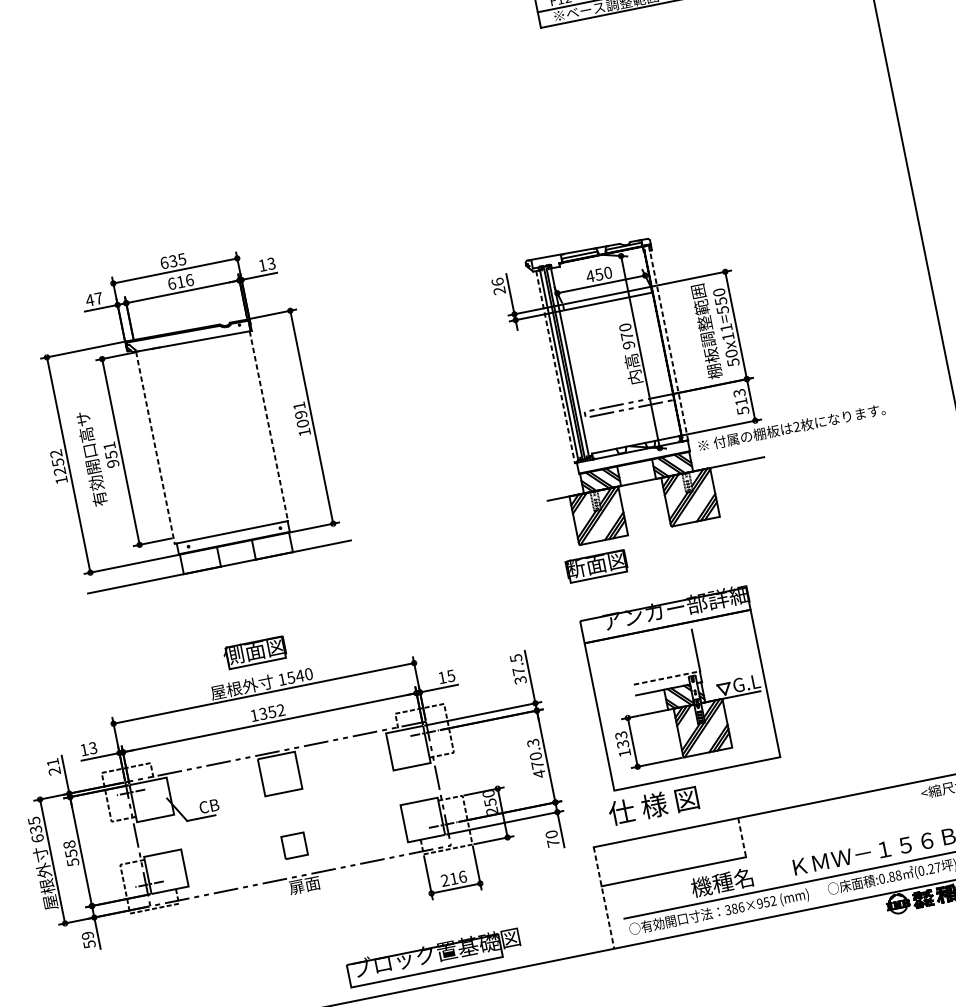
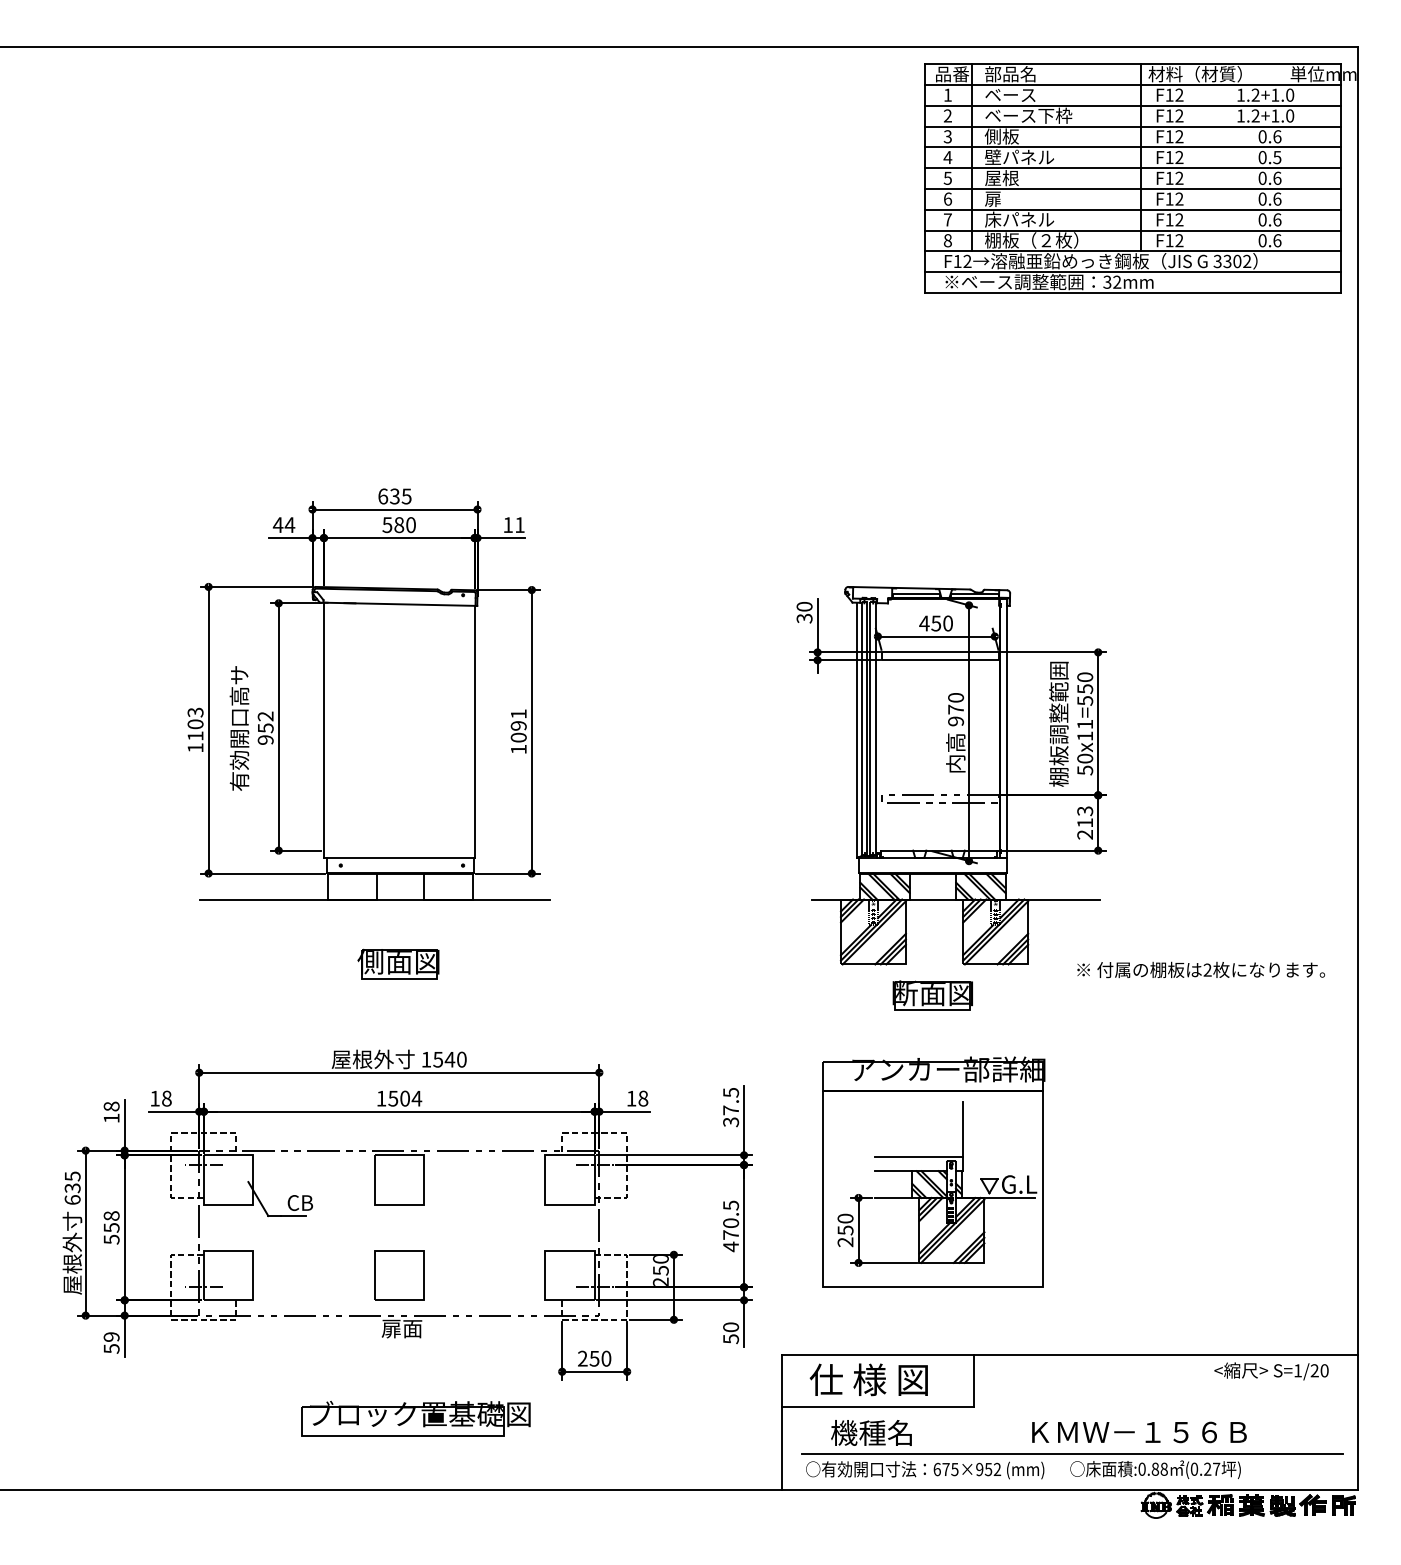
text: (271, 264) -> (519, 525), 13 -> 11
text: (180, 282) -> (398, 525), 616 -> 580
text: (498, 286) -> (804, 612), 26 -> 30
text: (98, 298) -> (289, 524), 47 -> 44
line: (668, 342) -> (1007, 728), dashed -> solid
line: (555, 367) -> (856, 730), dashed -> solid
text: (743, 410) -> (1085, 834), 513 -> 213
line: (268, 426) -> (474, 732), dashed -> solid
text: (791, 427) -> (1200, 969), moved
text: (109, 446) -> (265, 716), 951 -> 952
line: (155, 447) -> (323, 730), dashed -> solid
text: (57, 461) -> (195, 723), 1252 -> 1103
part: (596, 566) -> (932, 995), moved
part: (254, 652) -> (398, 963), moved
text: (451, 675) -> (643, 1098), 15 -> 18
line: (667, 677) -> (919, 1156), dashed -> solid
text: (272, 711) -> (405, 1098), 1352 -> 1504
text: (532, 742) -> (730, 1204), 470.3 -> 470.5
text: (623, 744) -> (845, 1230), 133 -> 250
text: (92, 748) -> (166, 1098), 13 -> 18
text: (53, 766) -> (111, 1112), 21 -> 18
text: (653, 805) -> (868, 1379), moved
line: (741, 837) -> (973, 1380), dashed -> solid
text: (553, 843) -> (731, 1339), 70 -> 50
part: (294, 845) -> (399, 1275), size x1.67
text: (458, 877) -> (600, 1358), 216 -> 250
text: (721, 882) -> (871, 1432), moved
line: (604, 898) -> (781, 1422), dashed -> solid
text: (734, 908) -> (945, 1469), 386×952 -> 675×952
part: (433, 956) -> (415, 1418), moved

